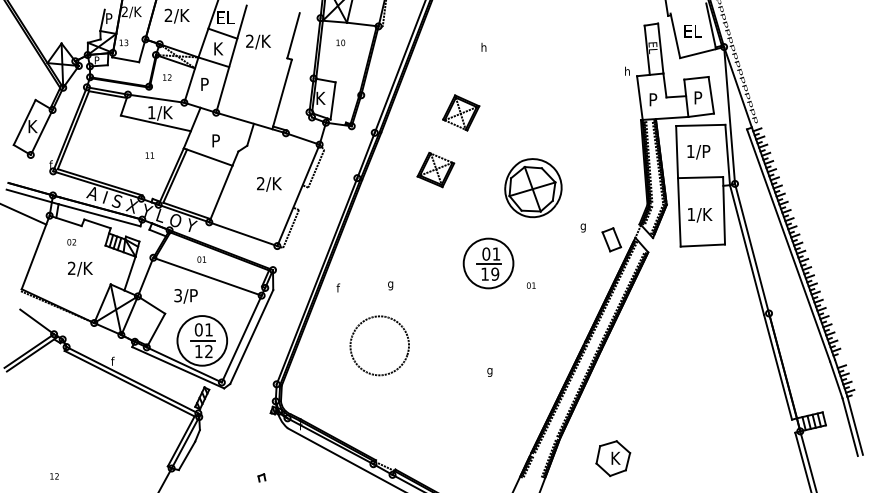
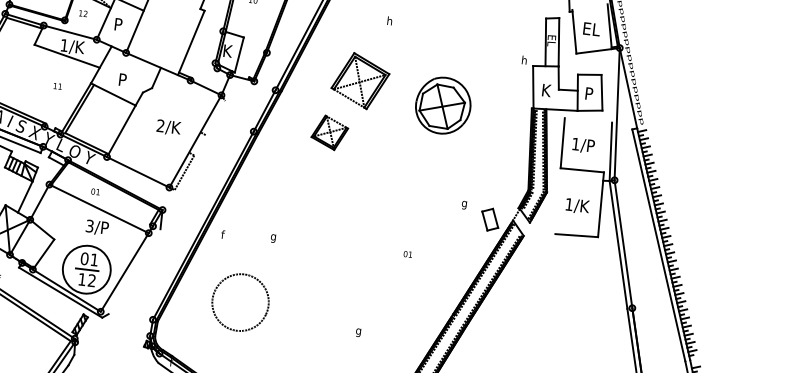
text: (654, 99) -> (547, 90), P -> K
part: (461, 112) -> (360, 80), size x1.6
line: (700, 125) -> (588, 120), removed
line: (316, 168) -> (215, 117), removed
part: (533, 188) -> (443, 106), moved
line: (679, 212) -> (558, 201), removed
part: (488, 263) -> (369, 228), removed
text: (185, 296) -> (96, 227), moved
line: (251, 336) -> (134, 271), removed
part: (353, 336) -> (216, 290), moved

